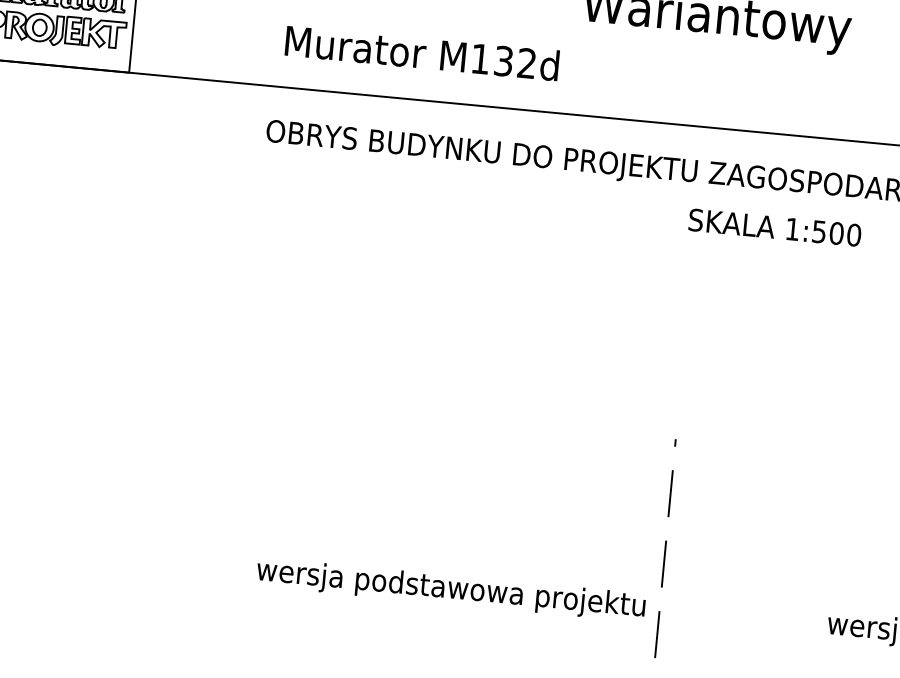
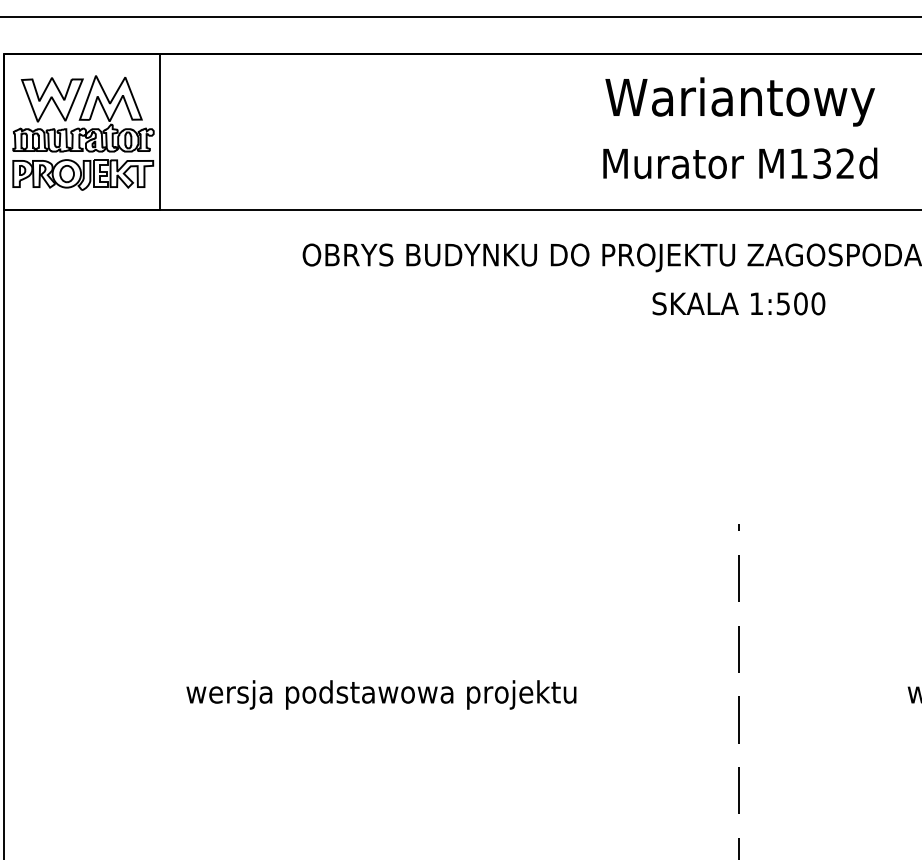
text: (422, 53) -> (740, 163), moved
text: (774, 227) -> (738, 303), moved
text: (451, 589) -> (381, 694), moved

